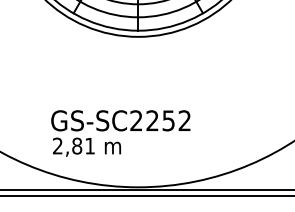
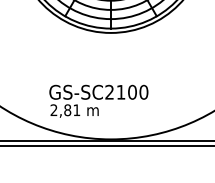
text: (168, 119) -> (132, 91), GS-SC2252 -> GS-SC2100

